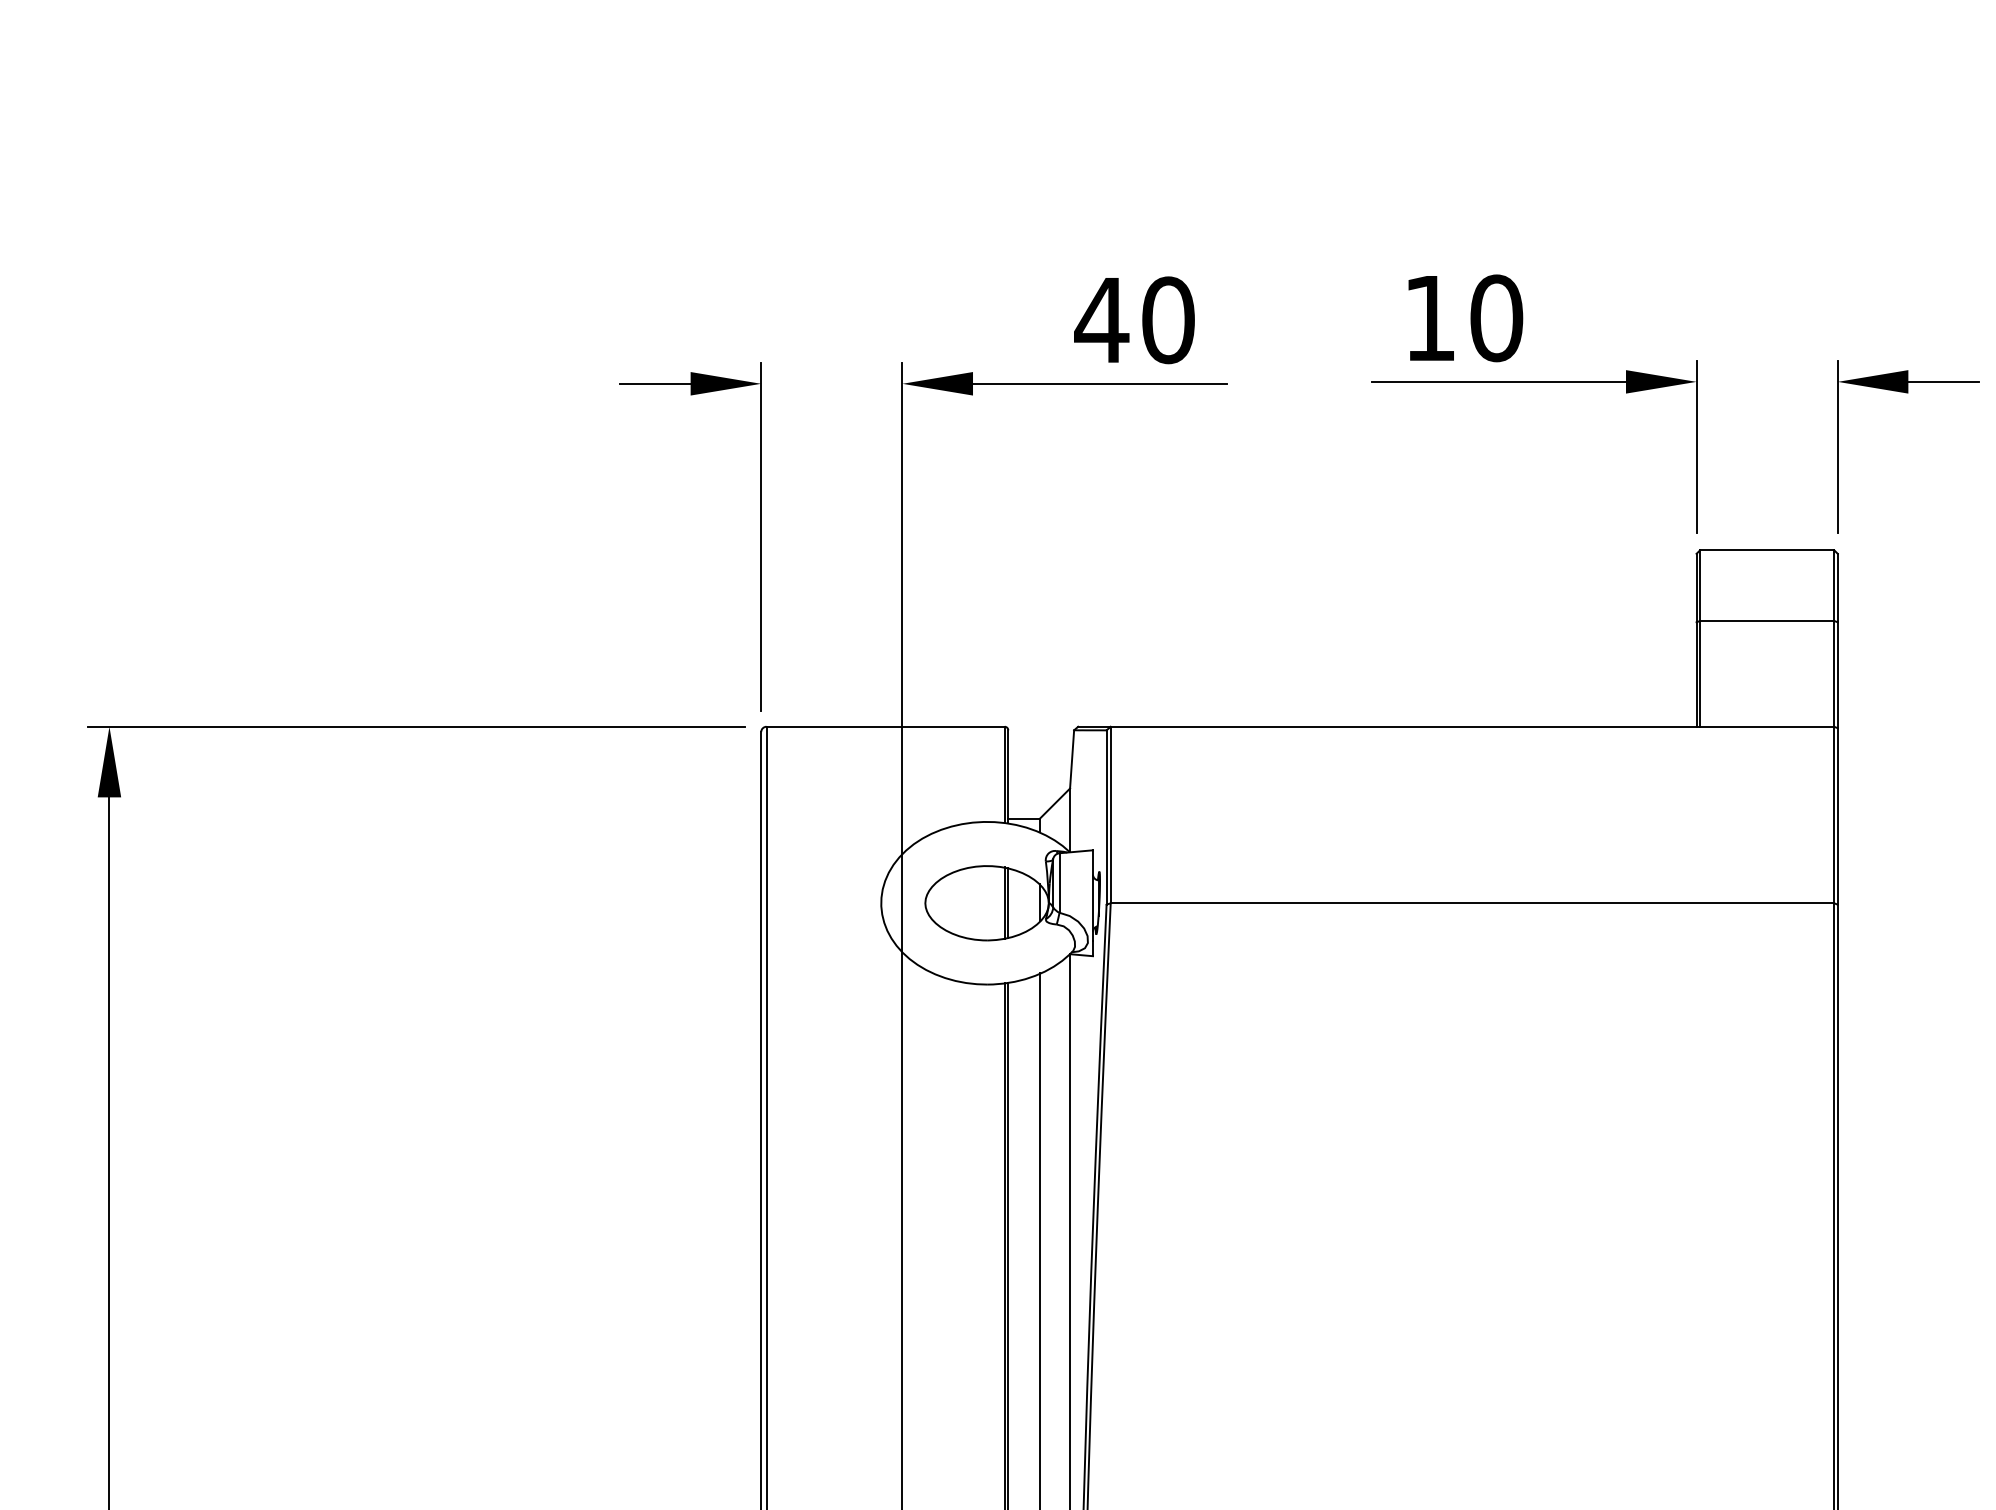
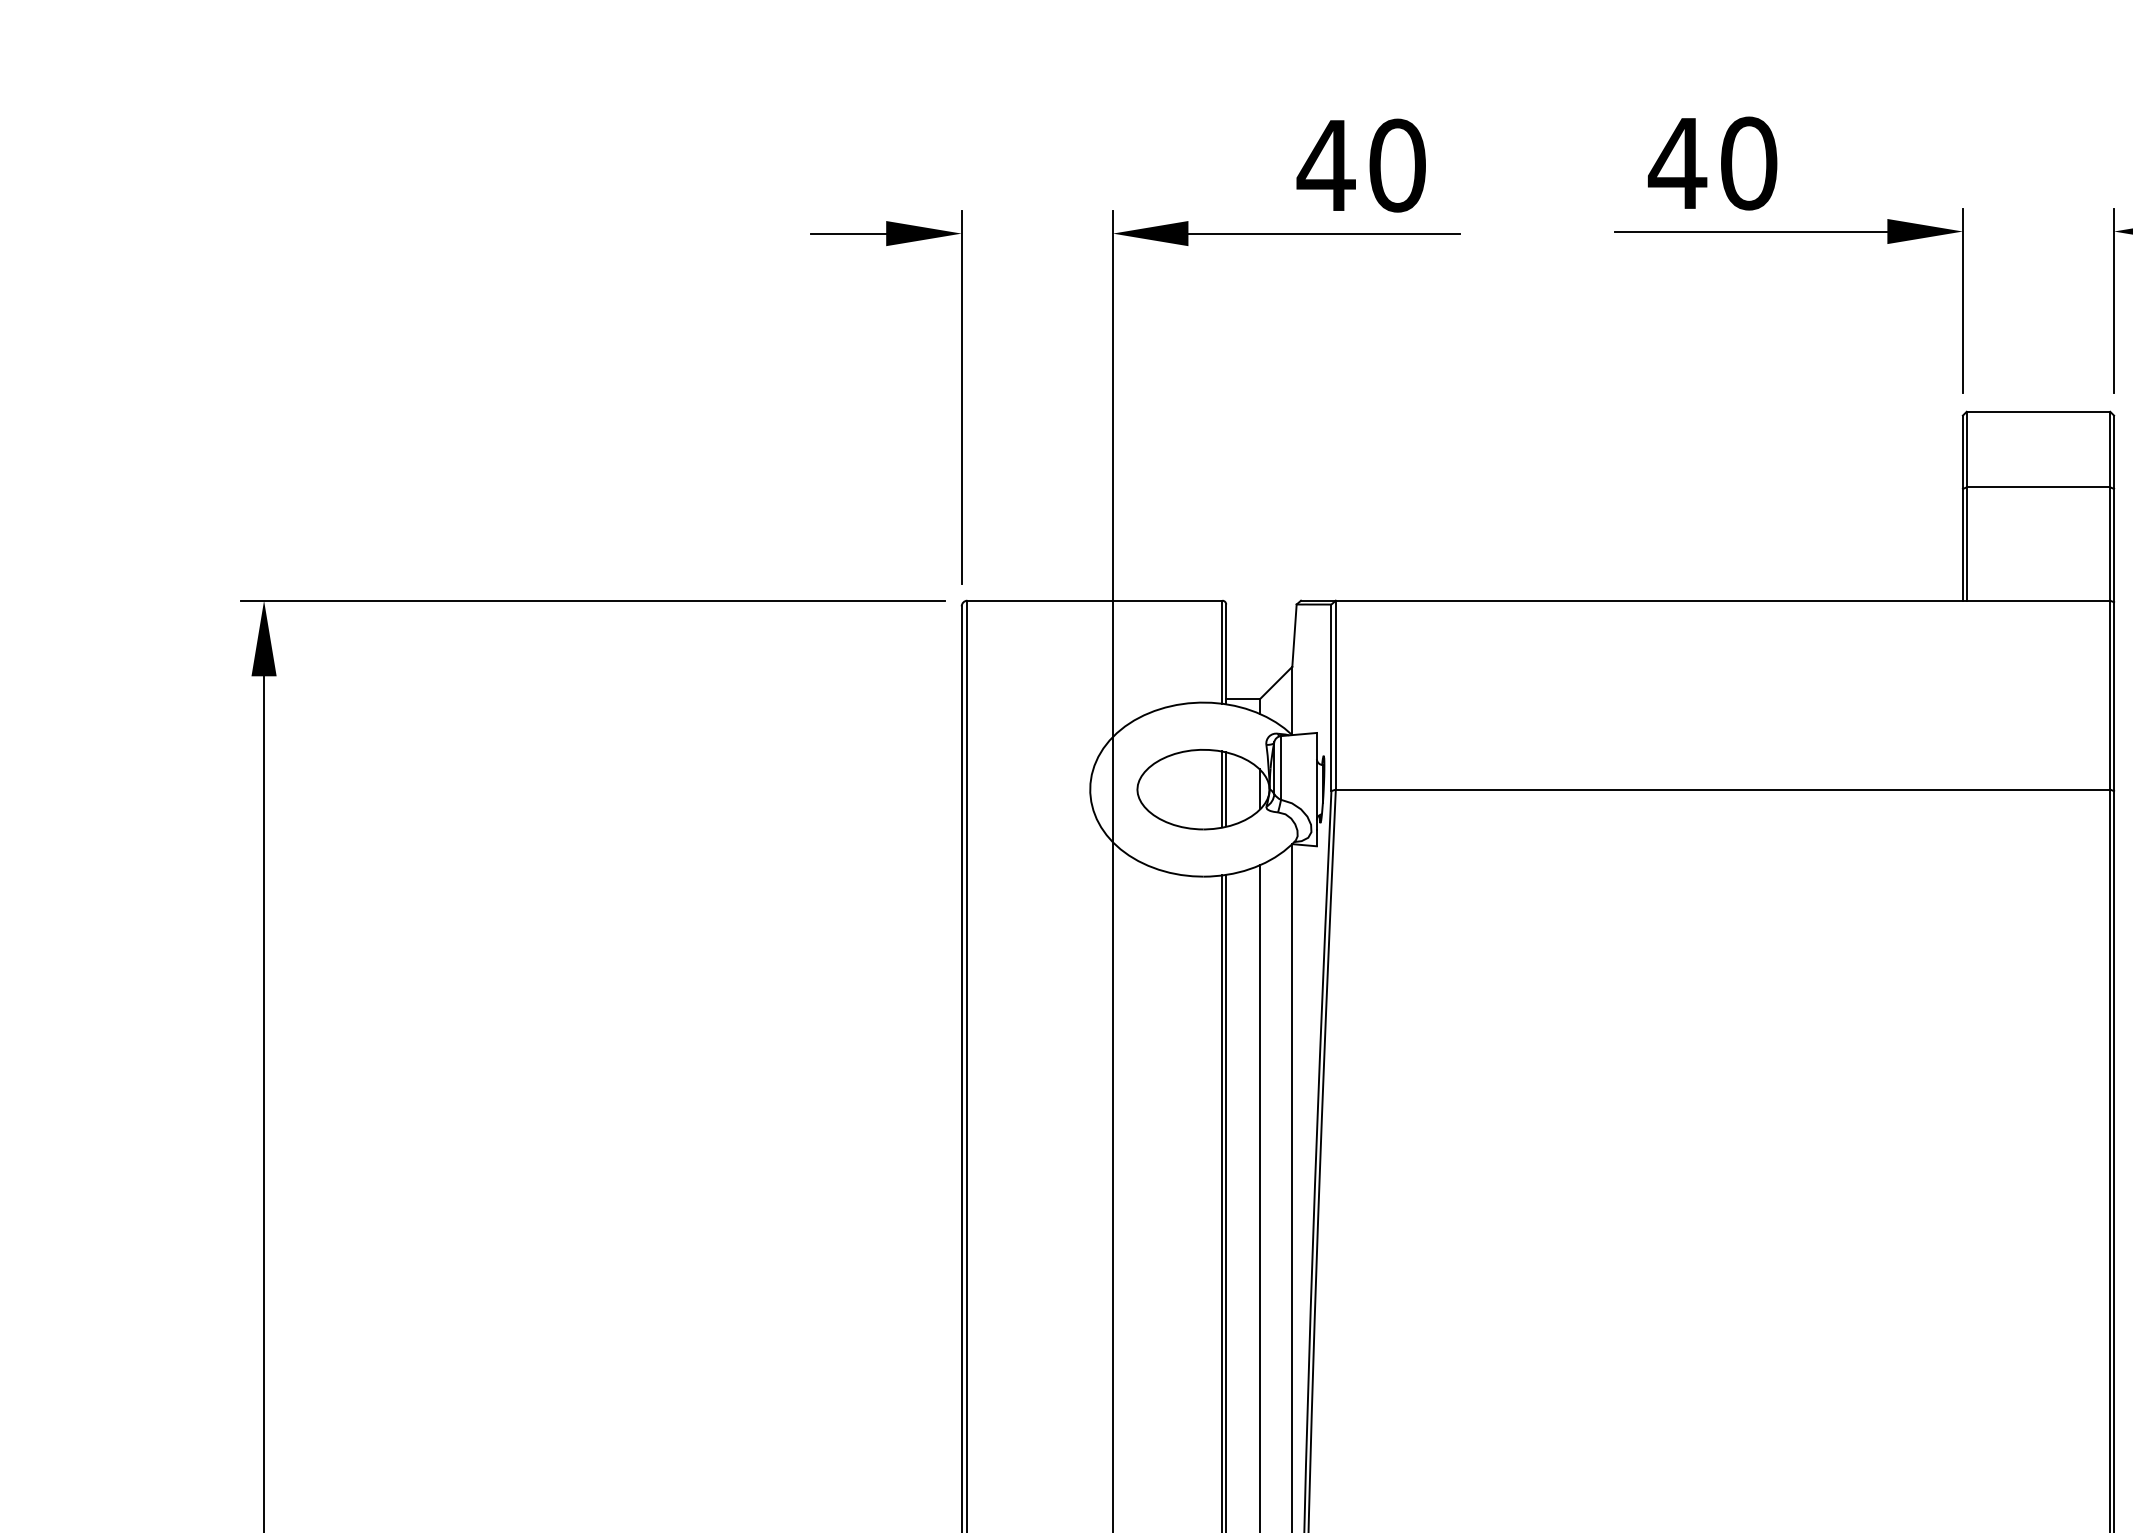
text: (1429, 318) -> (1677, 163), 10 -> 40

